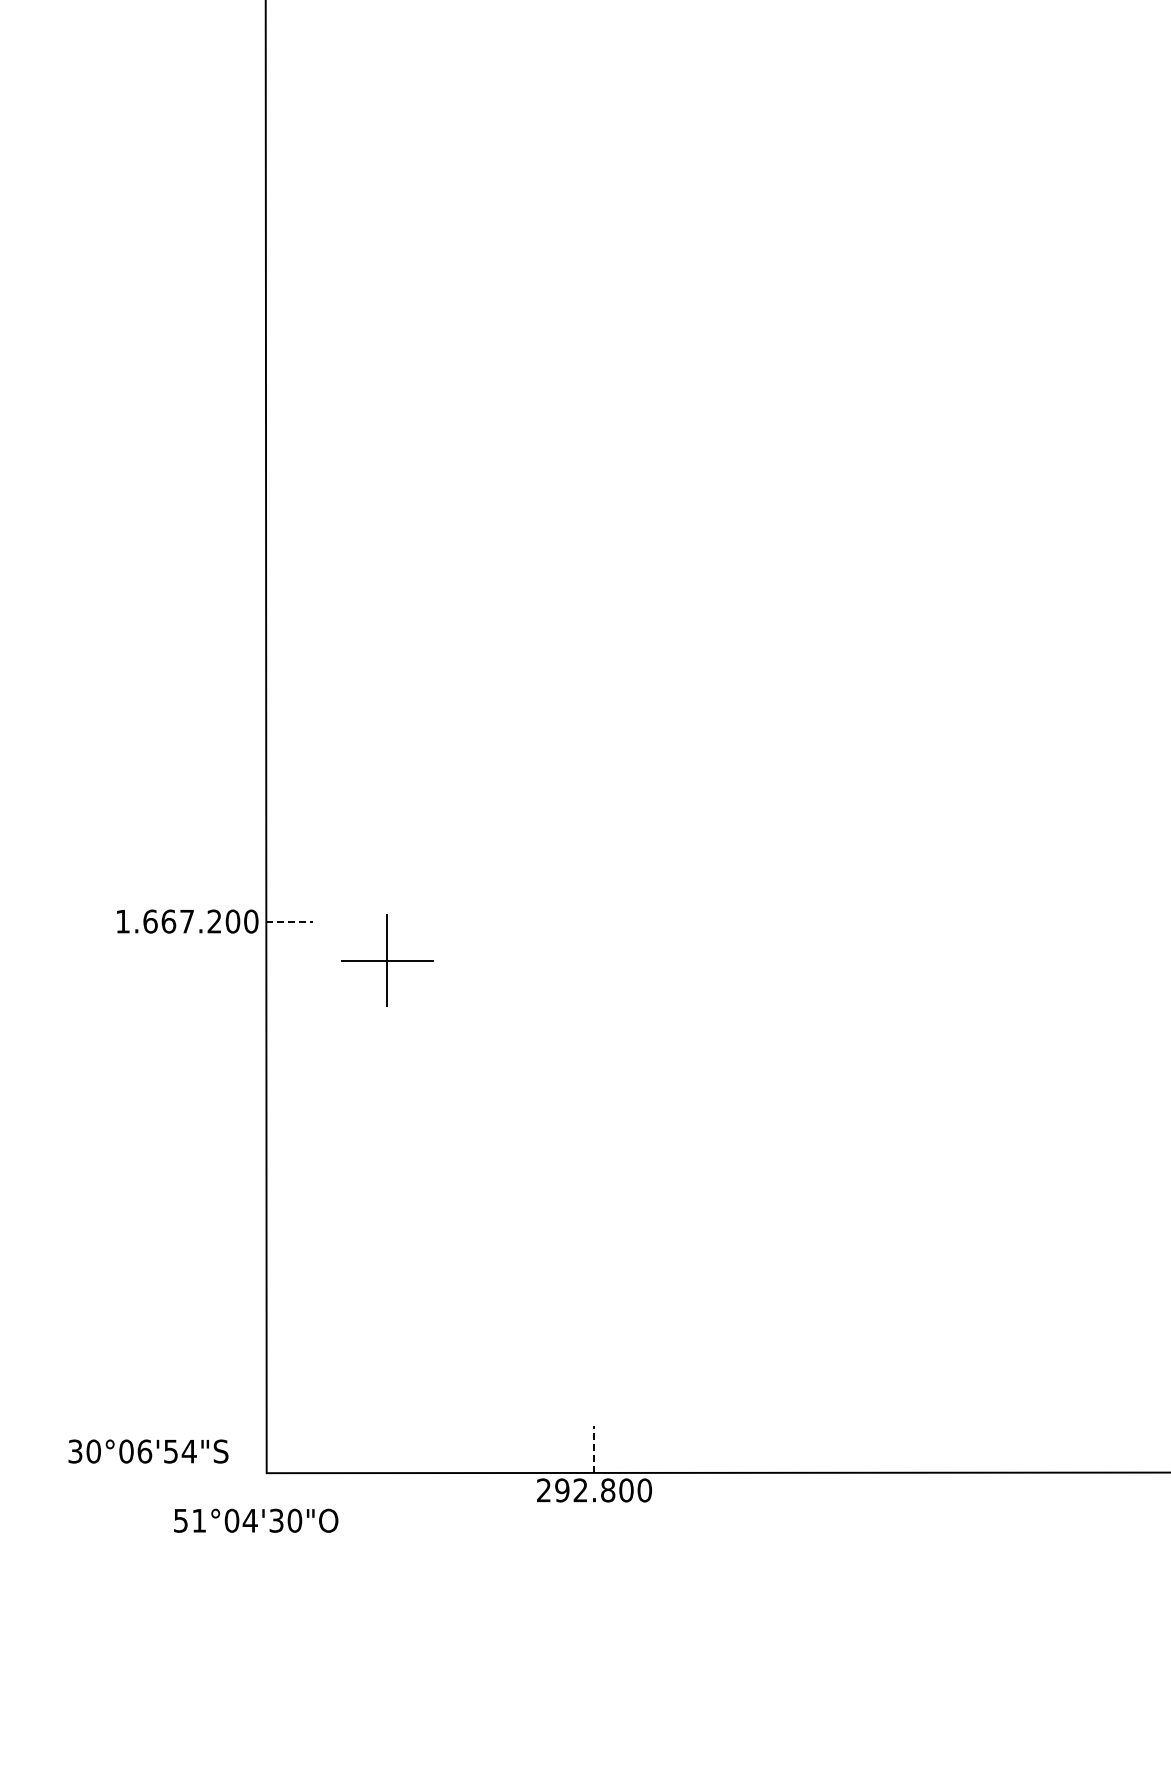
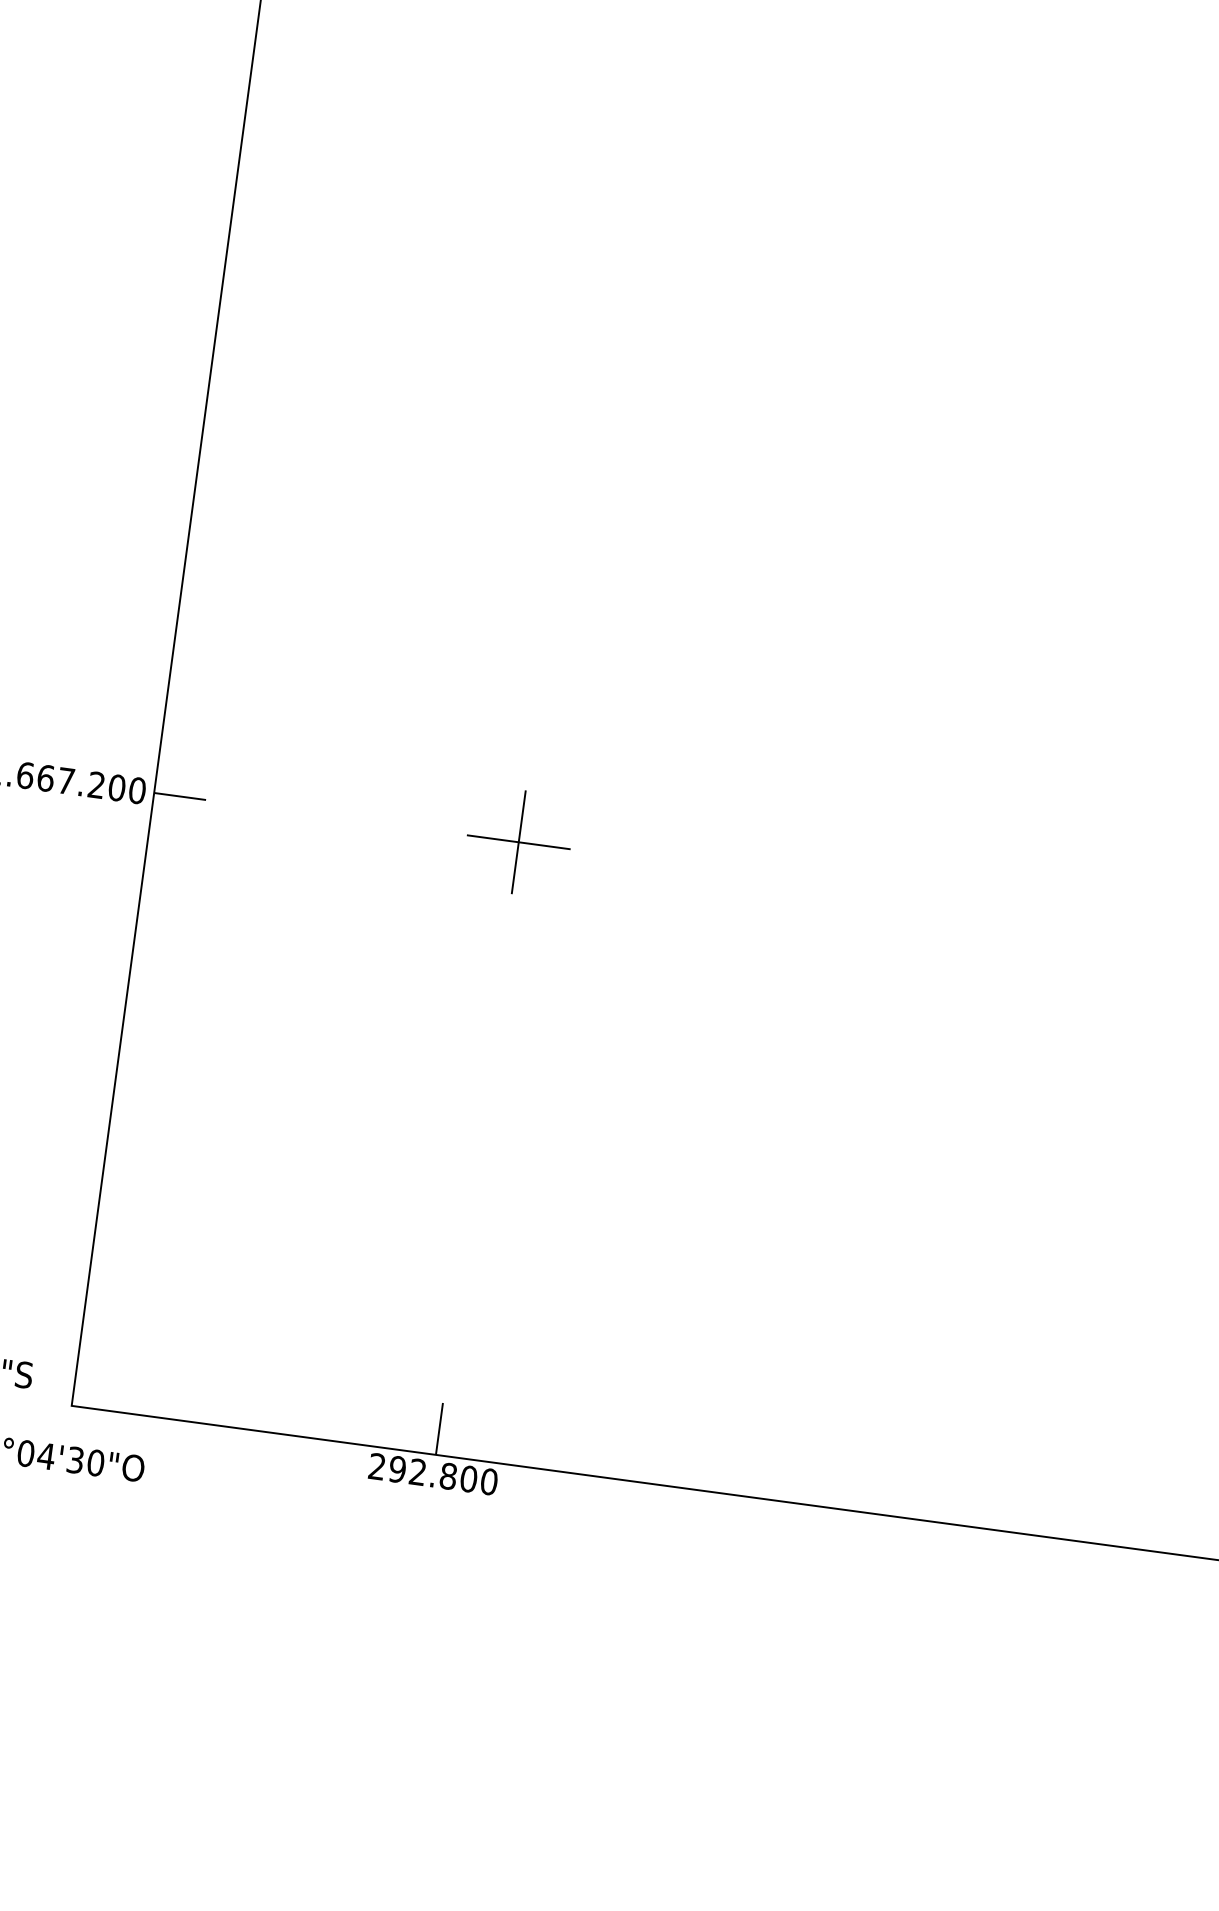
line: (290, 921) -> (181, 796), dashed -> solid
part: (387, 960) -> (518, 842), moved
line: (594, 1449) -> (439, 1428), dashed -> solid

